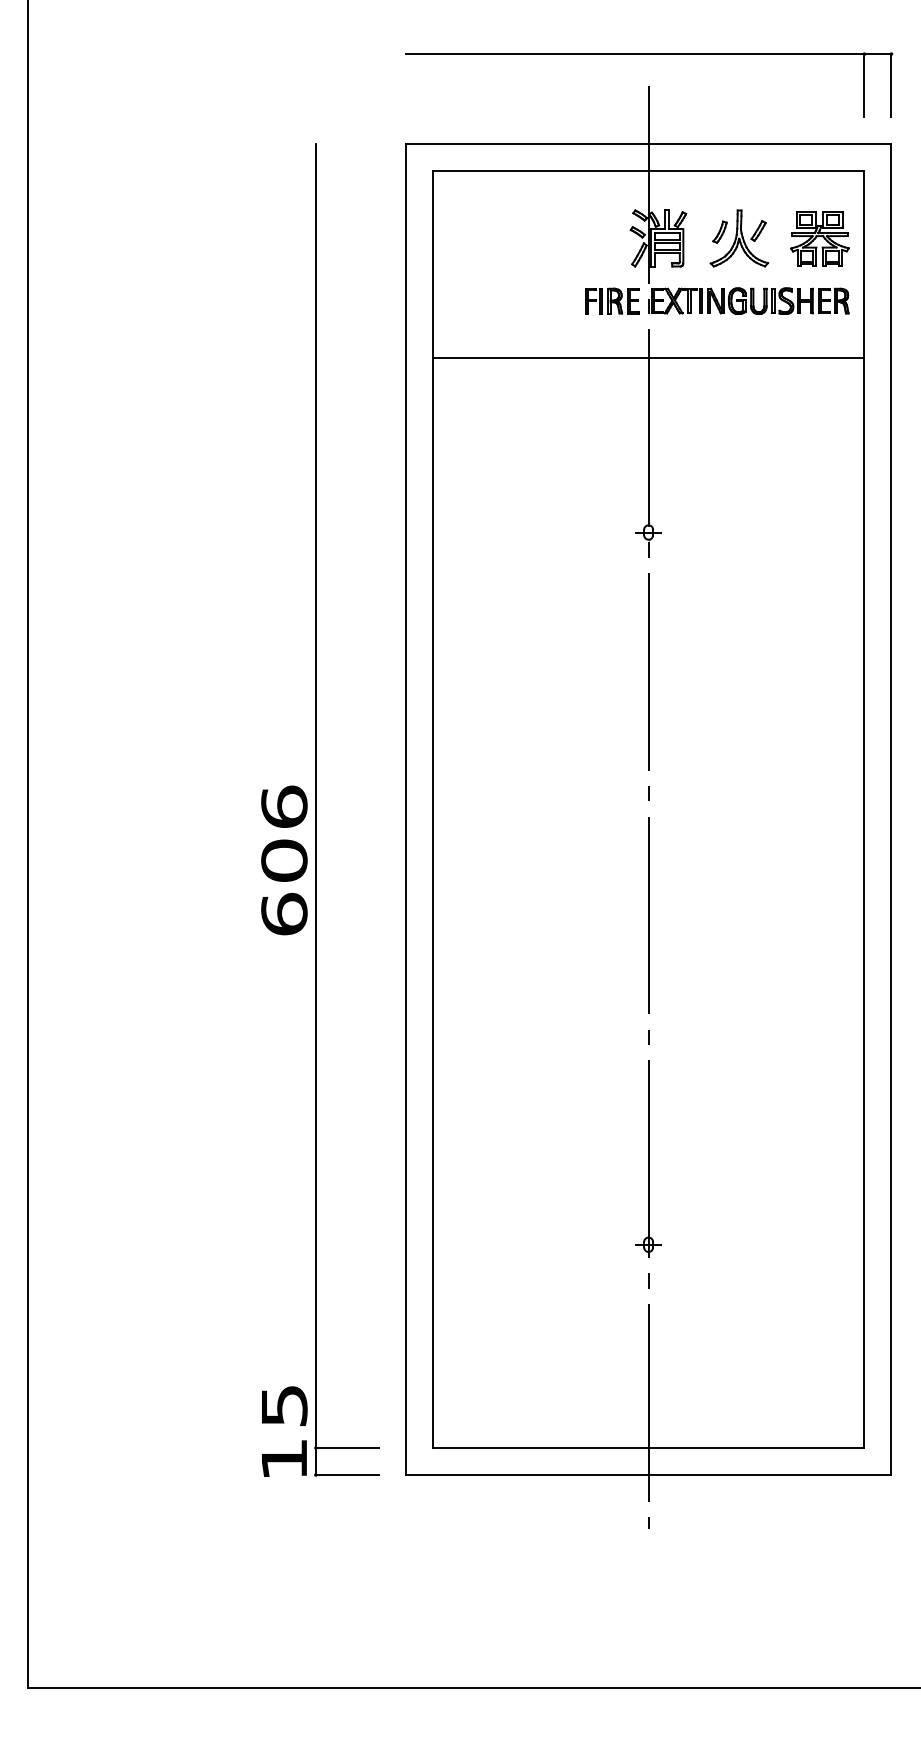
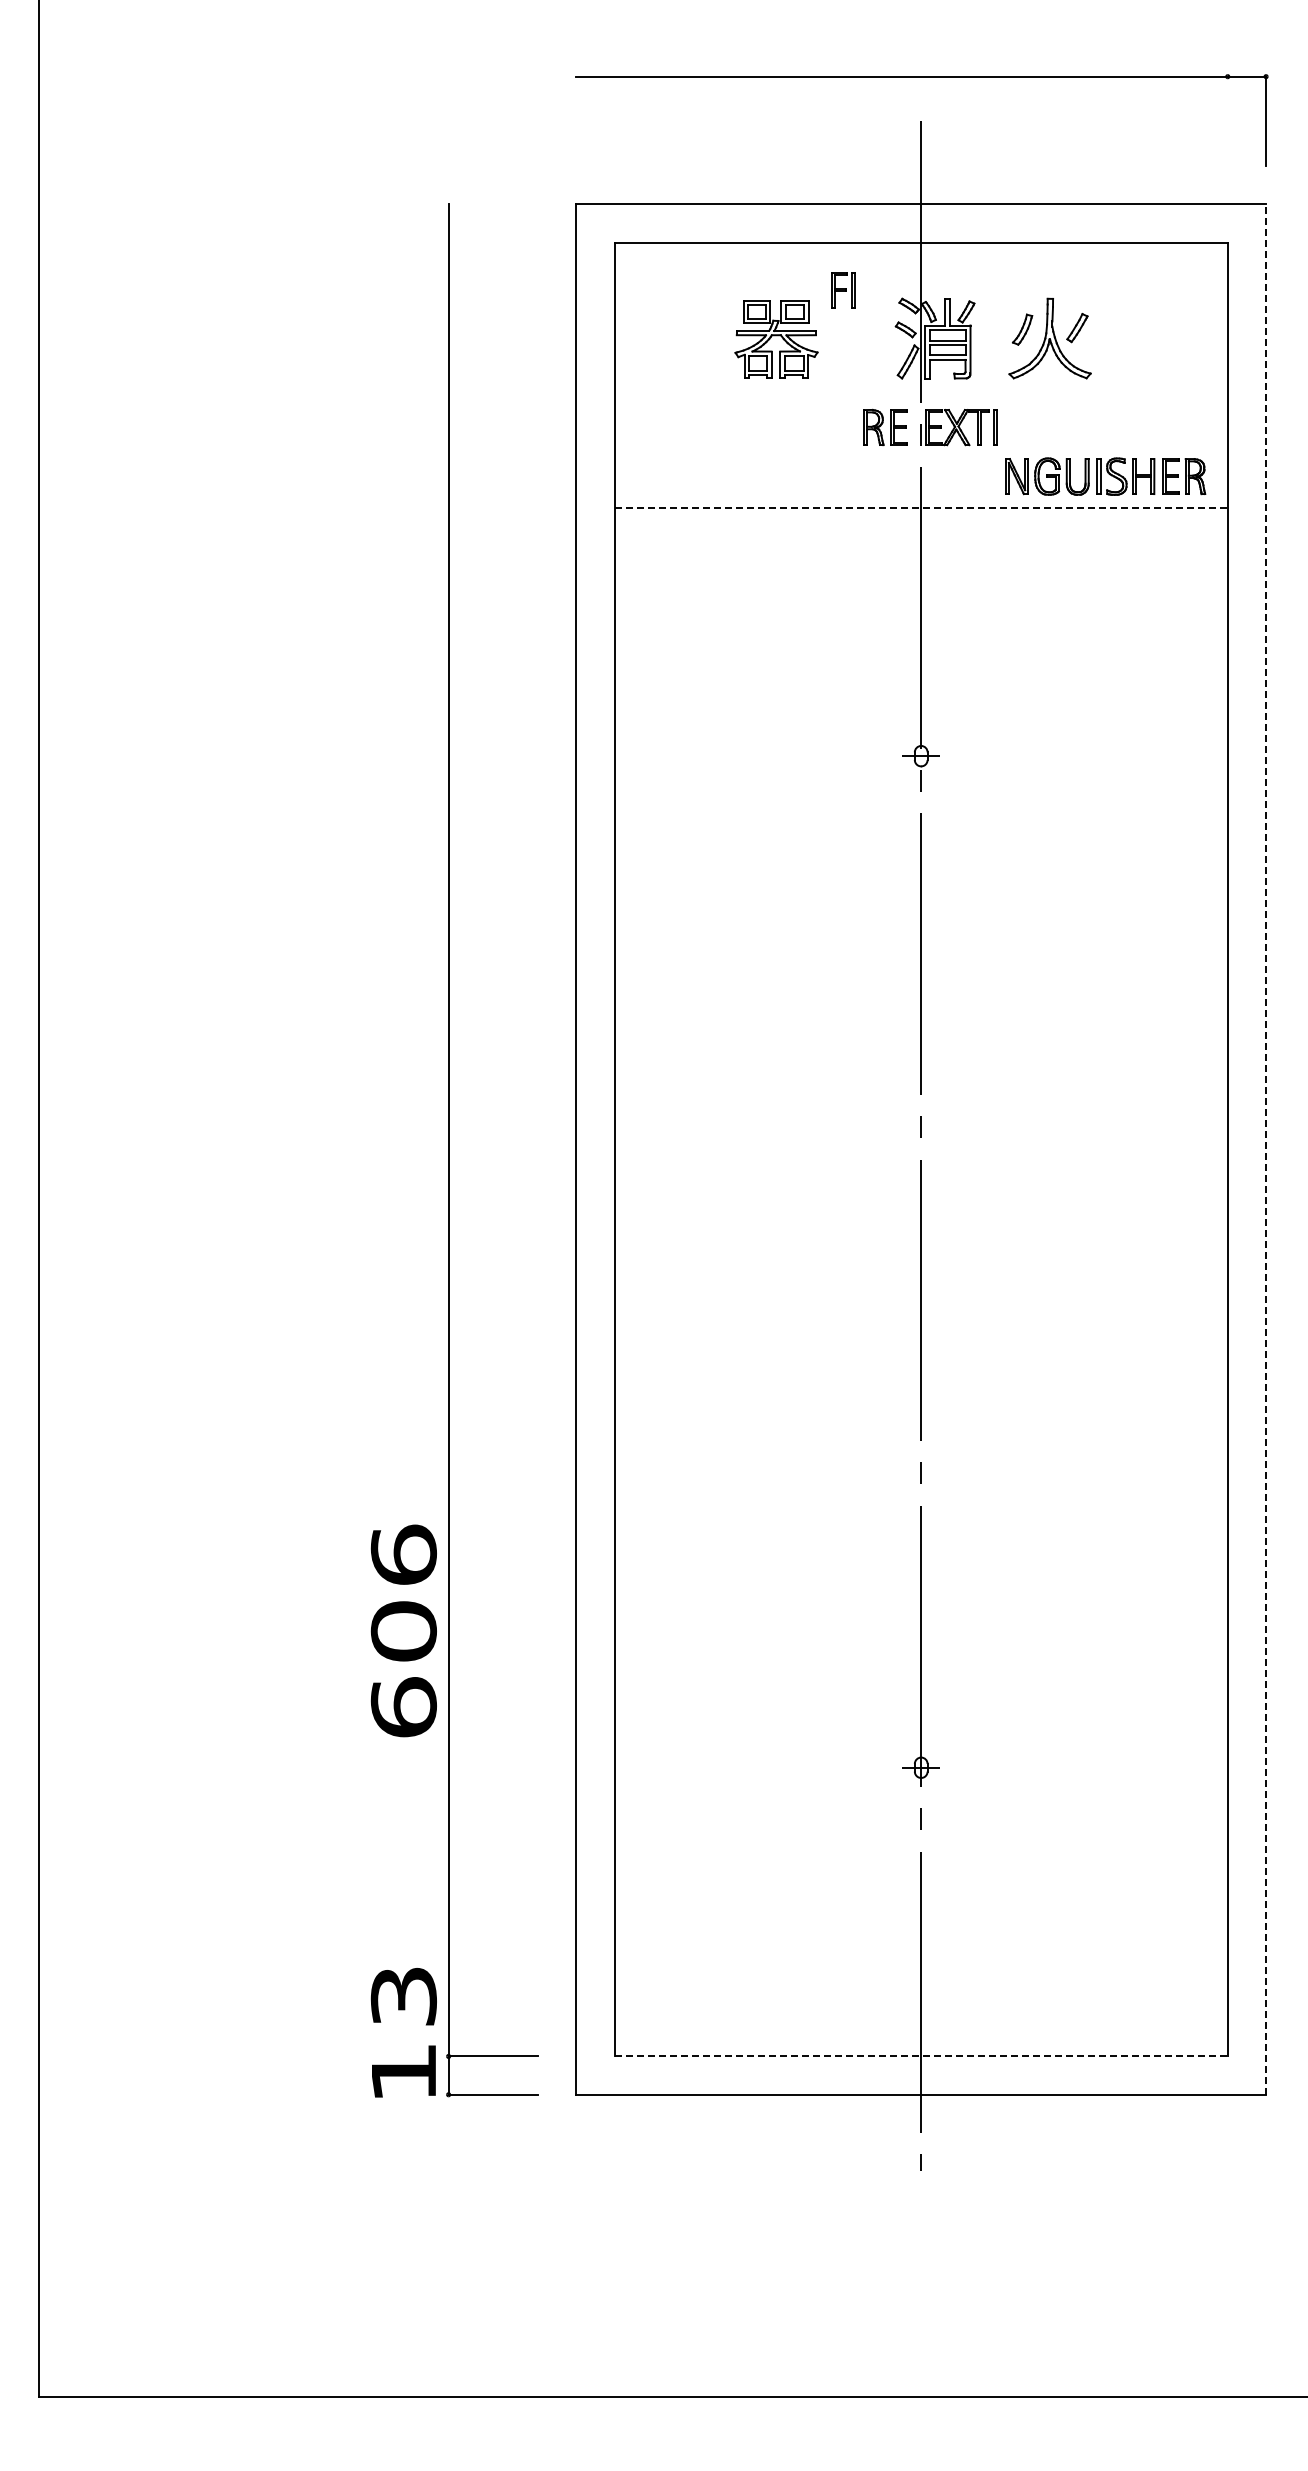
line: (864, 85) -> (1227, 121), removed
part: (819, 239) -> (776, 339), moved
part: (593, 301) -> (843, 290), moved
part: (778, 301) -> (1105, 476), moved
line: (648, 358) -> (921, 508), solid -> dashed
line: (891, 809) -> (1266, 1149), solid -> dashed
text: (284, 860) -> (403, 1630), moved
text: (284, 1405) -> (403, 1996), 15 -> 13
line: (648, 1448) -> (921, 2056), solid -> dashed

